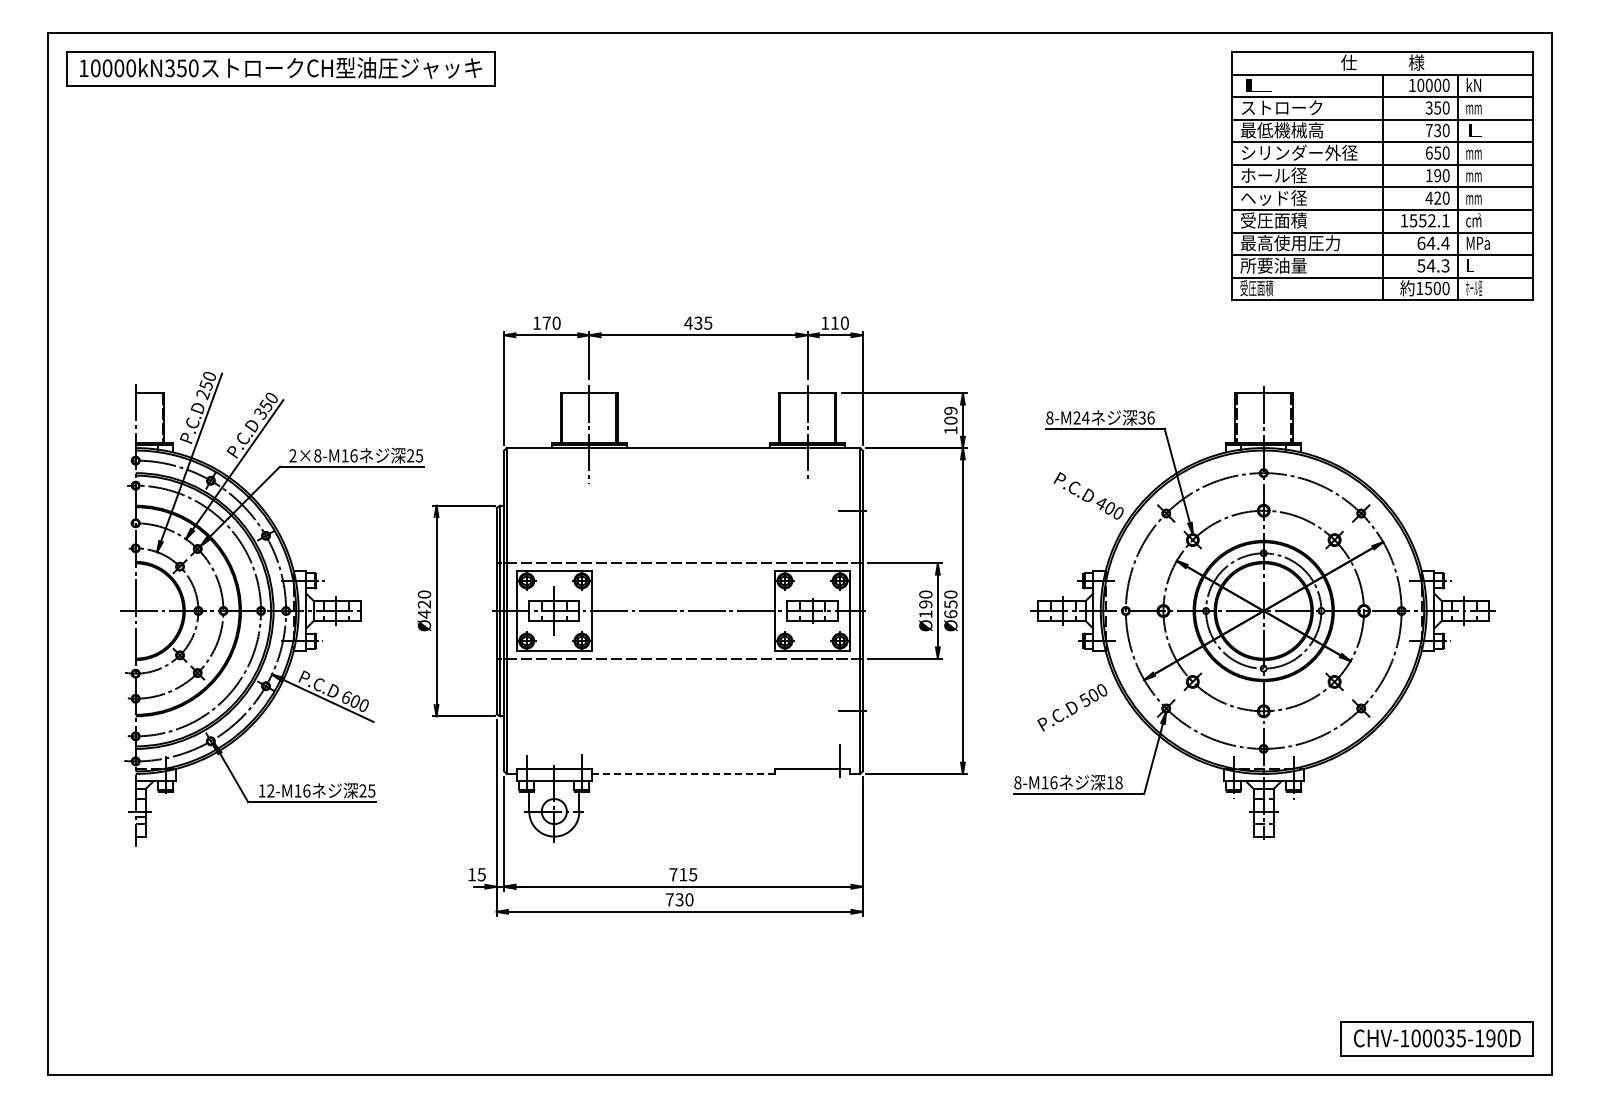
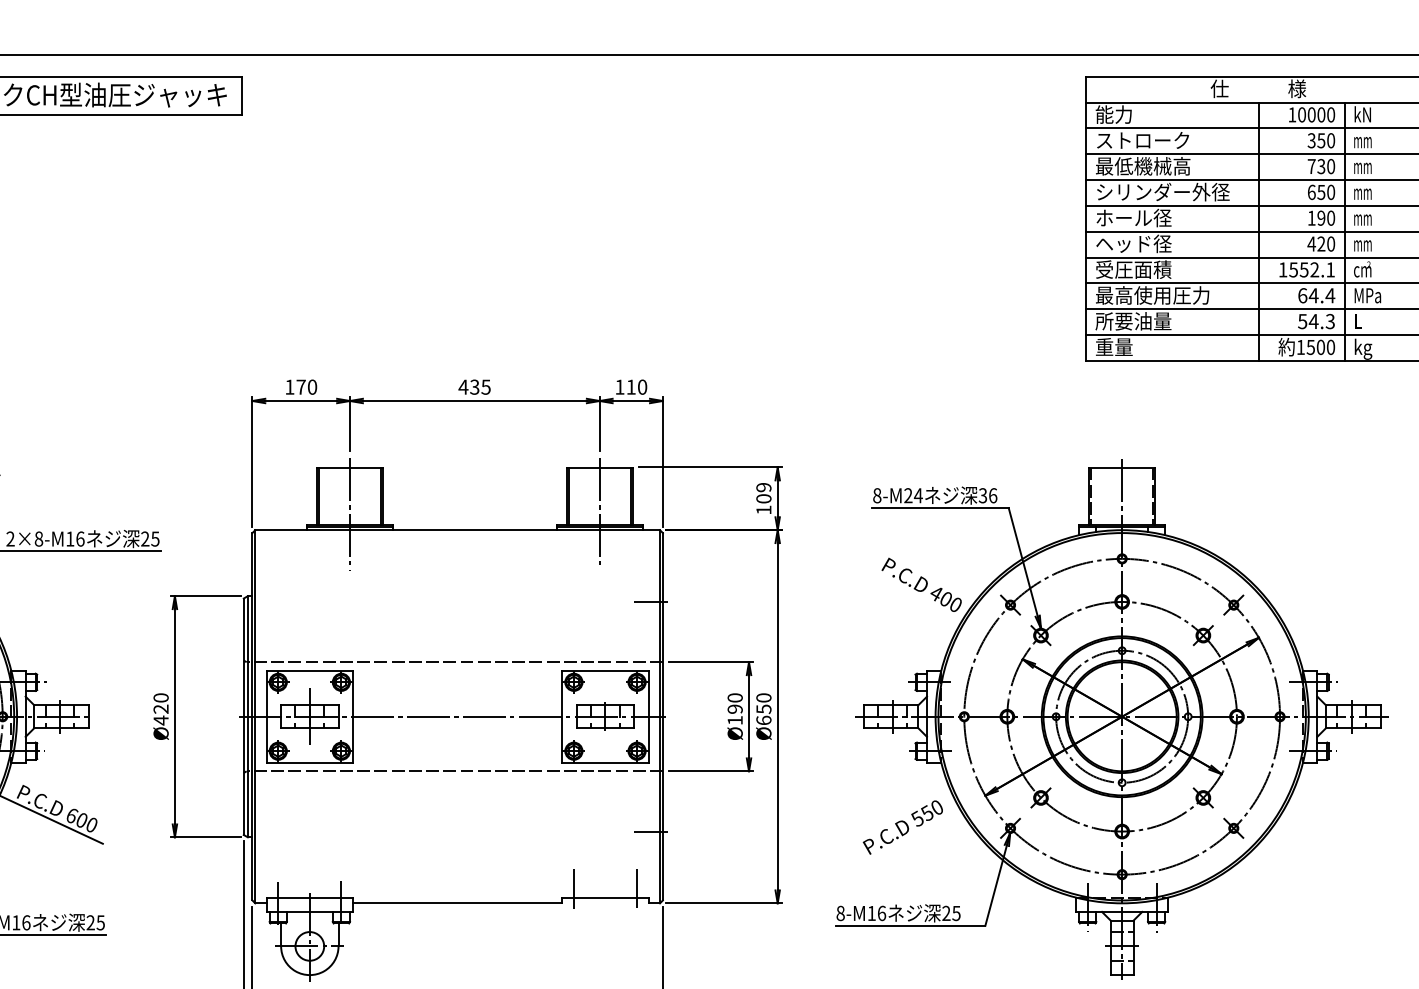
text: (1256, 85) -> (1113, 114), L -> 能力
text: (1473, 130) -> (1362, 166), L -> mm
text: (1256, 288) -> (1113, 347), 受圧面積 -> 重量
text: (1474, 289) -> (1363, 348), ホール径 -> kg
text: (1093, 694) -> (927, 812), 500 -> 550
line: (784, 760) -> (573, 887), added
line: (682, 773) -> (456, 902), dashed -> solid
text: (1114, 782) -> (951, 913), 18 -> 25

